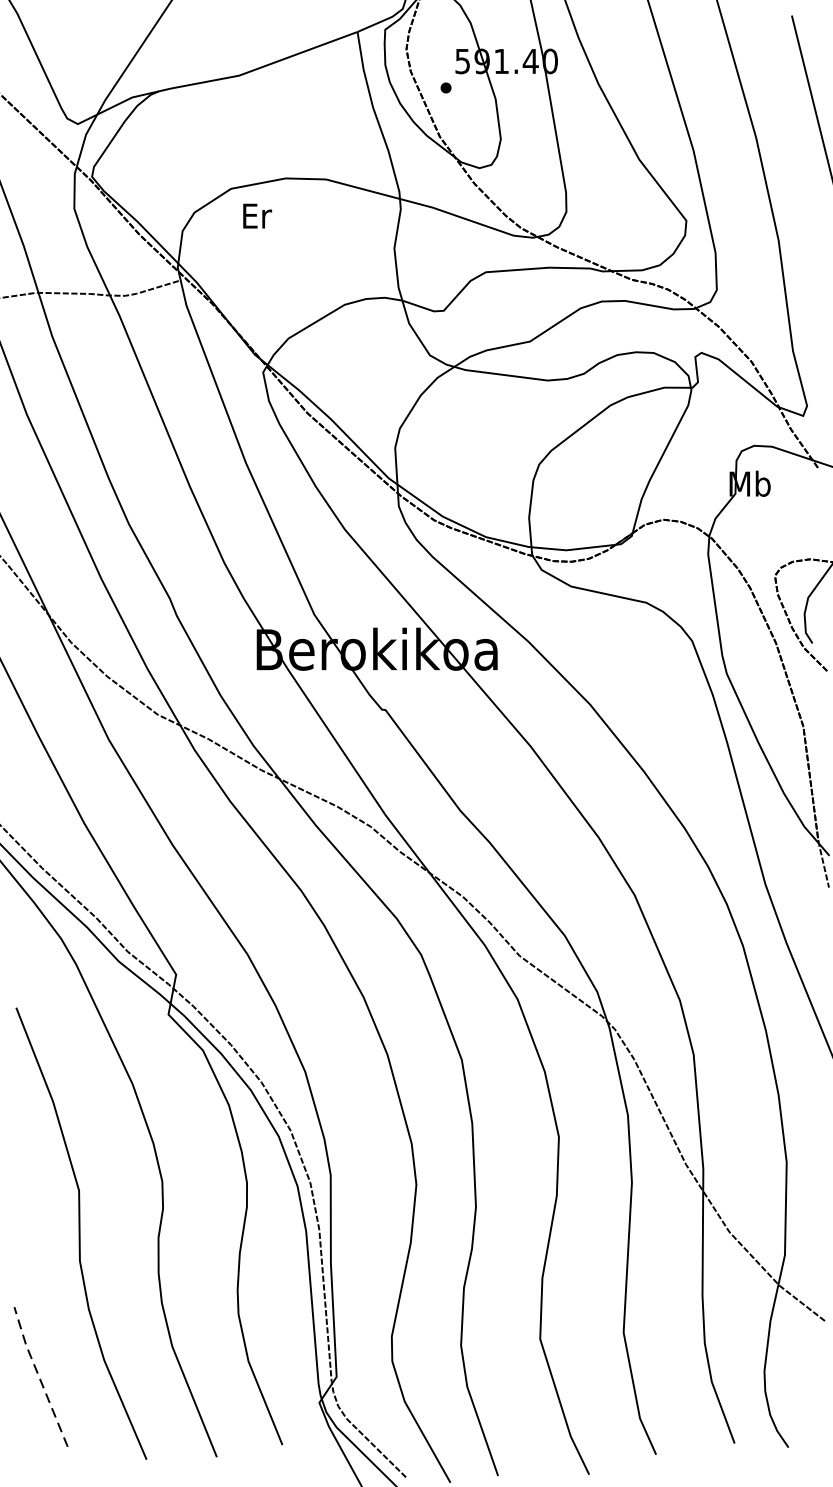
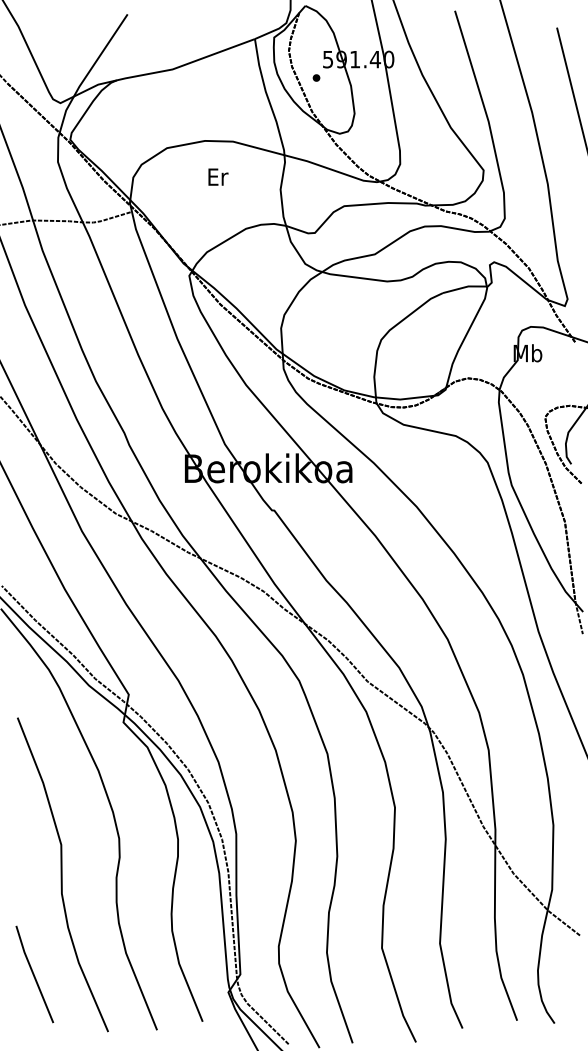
text: (257, 215) -> (218, 176), moved
line: (39, 1377) -> (33, 974), dashed -> solid

